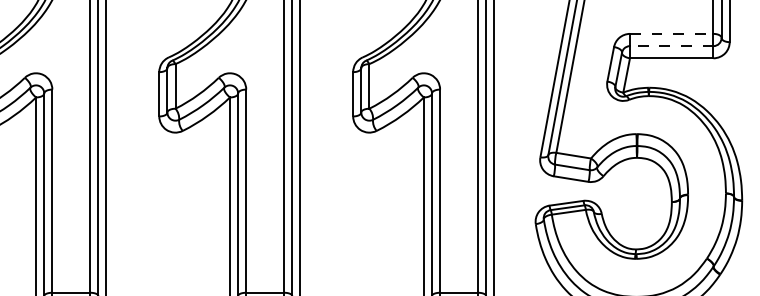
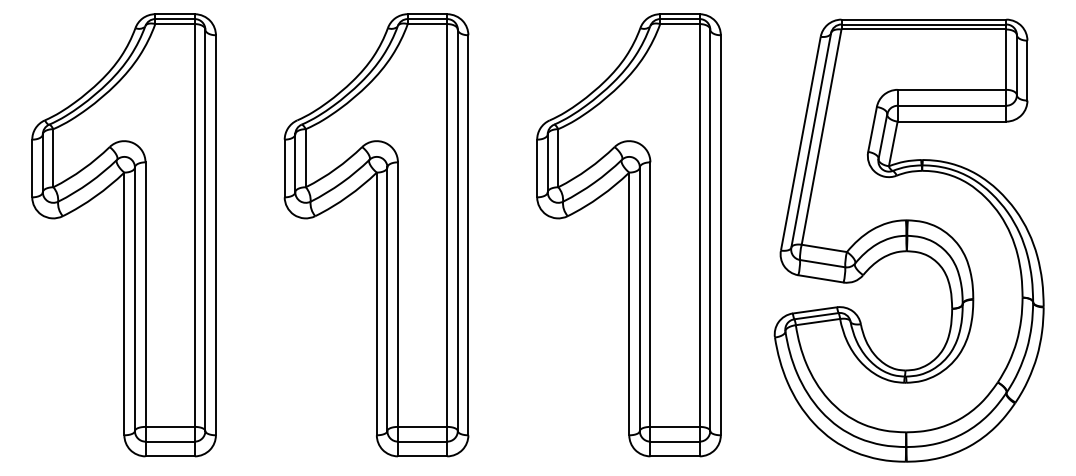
line: (672, 33) -> (952, 89), dashed -> solid
line: (671, 45) -> (951, 105), dashed -> solid

